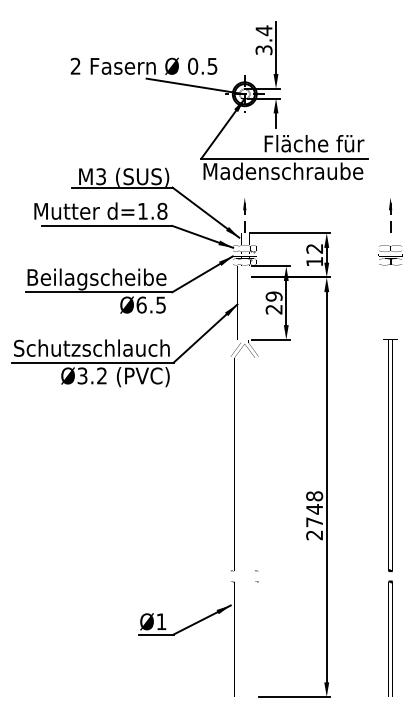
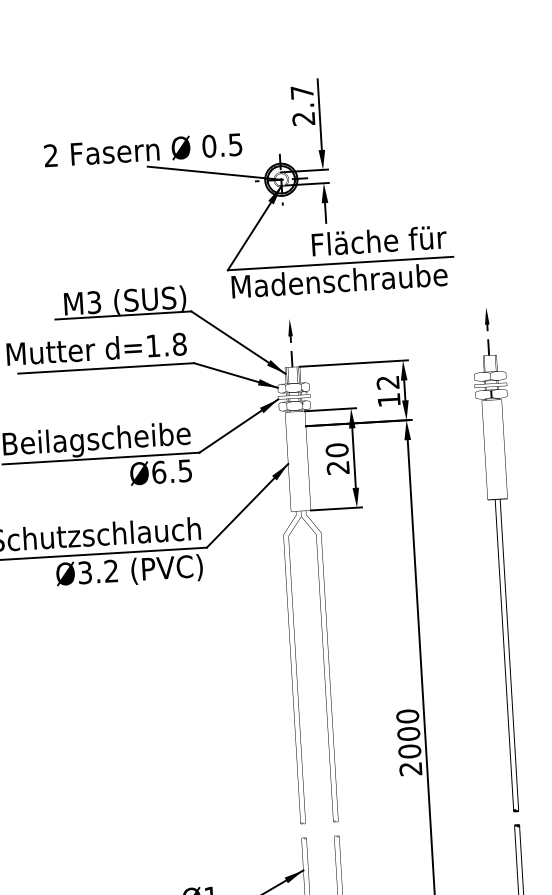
text: (263, 39) -> (302, 104), 3.4 -> 2.7
text: (274, 296) -> (337, 450), 29 -> 20
text: (314, 509) -> (408, 734), 2748 -> 2000

